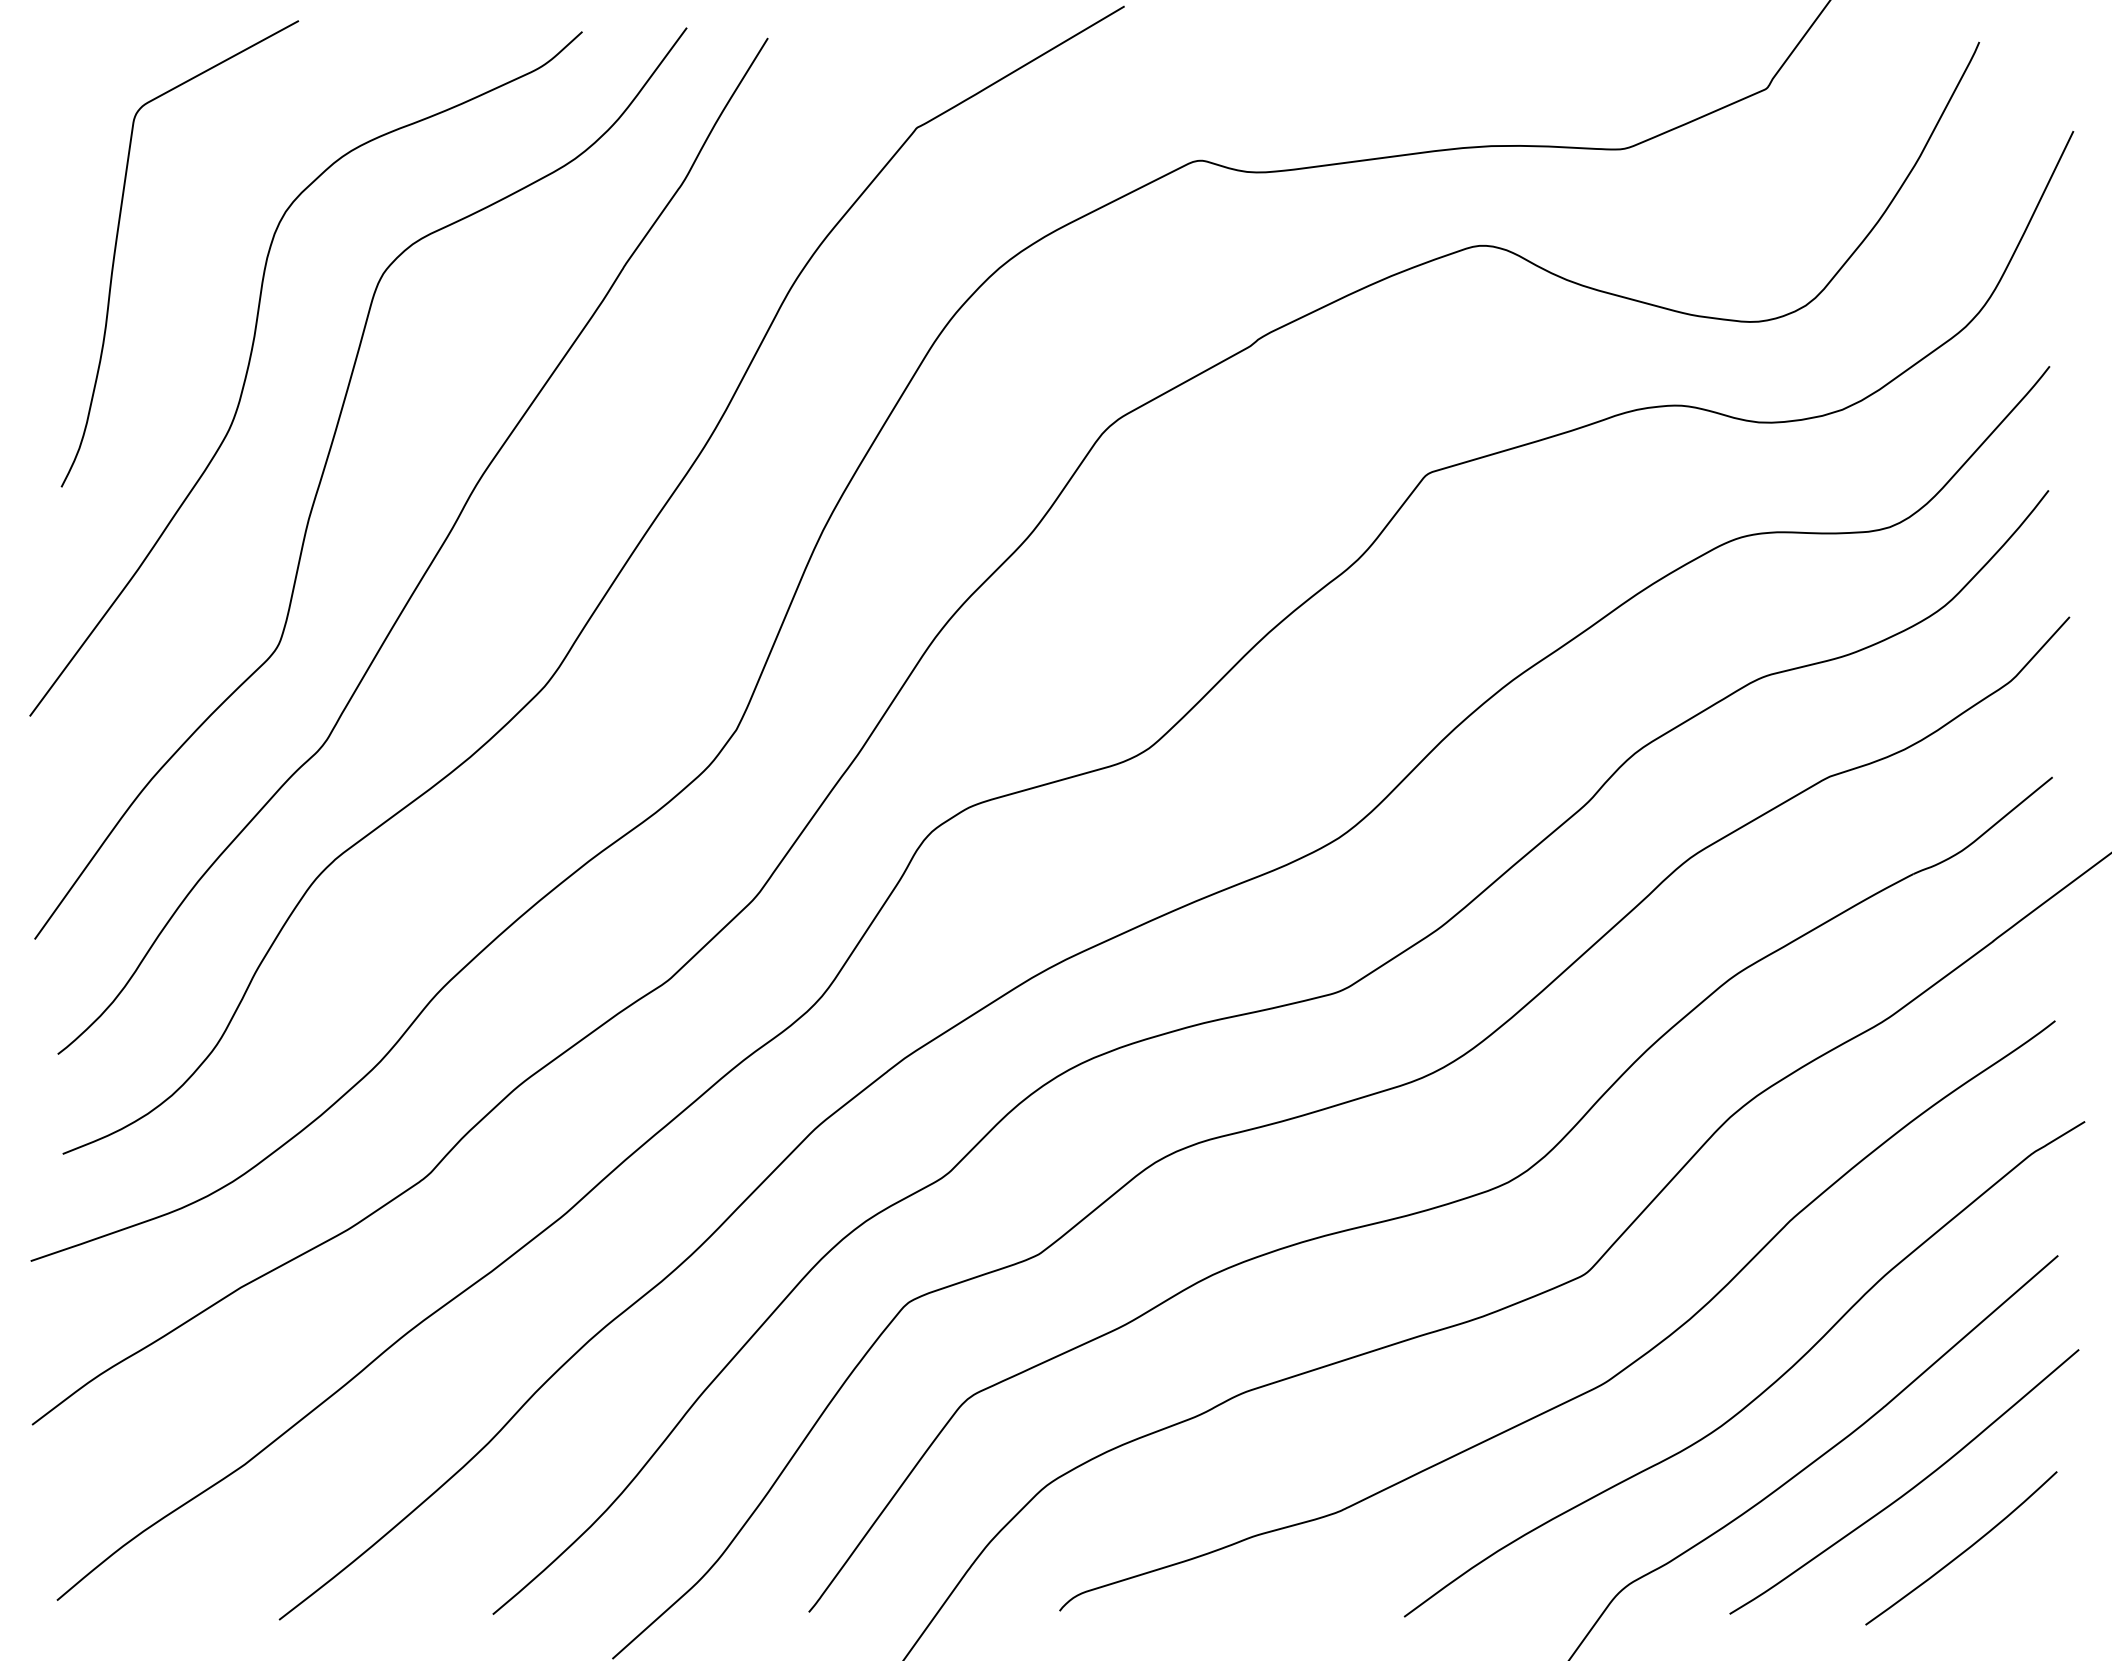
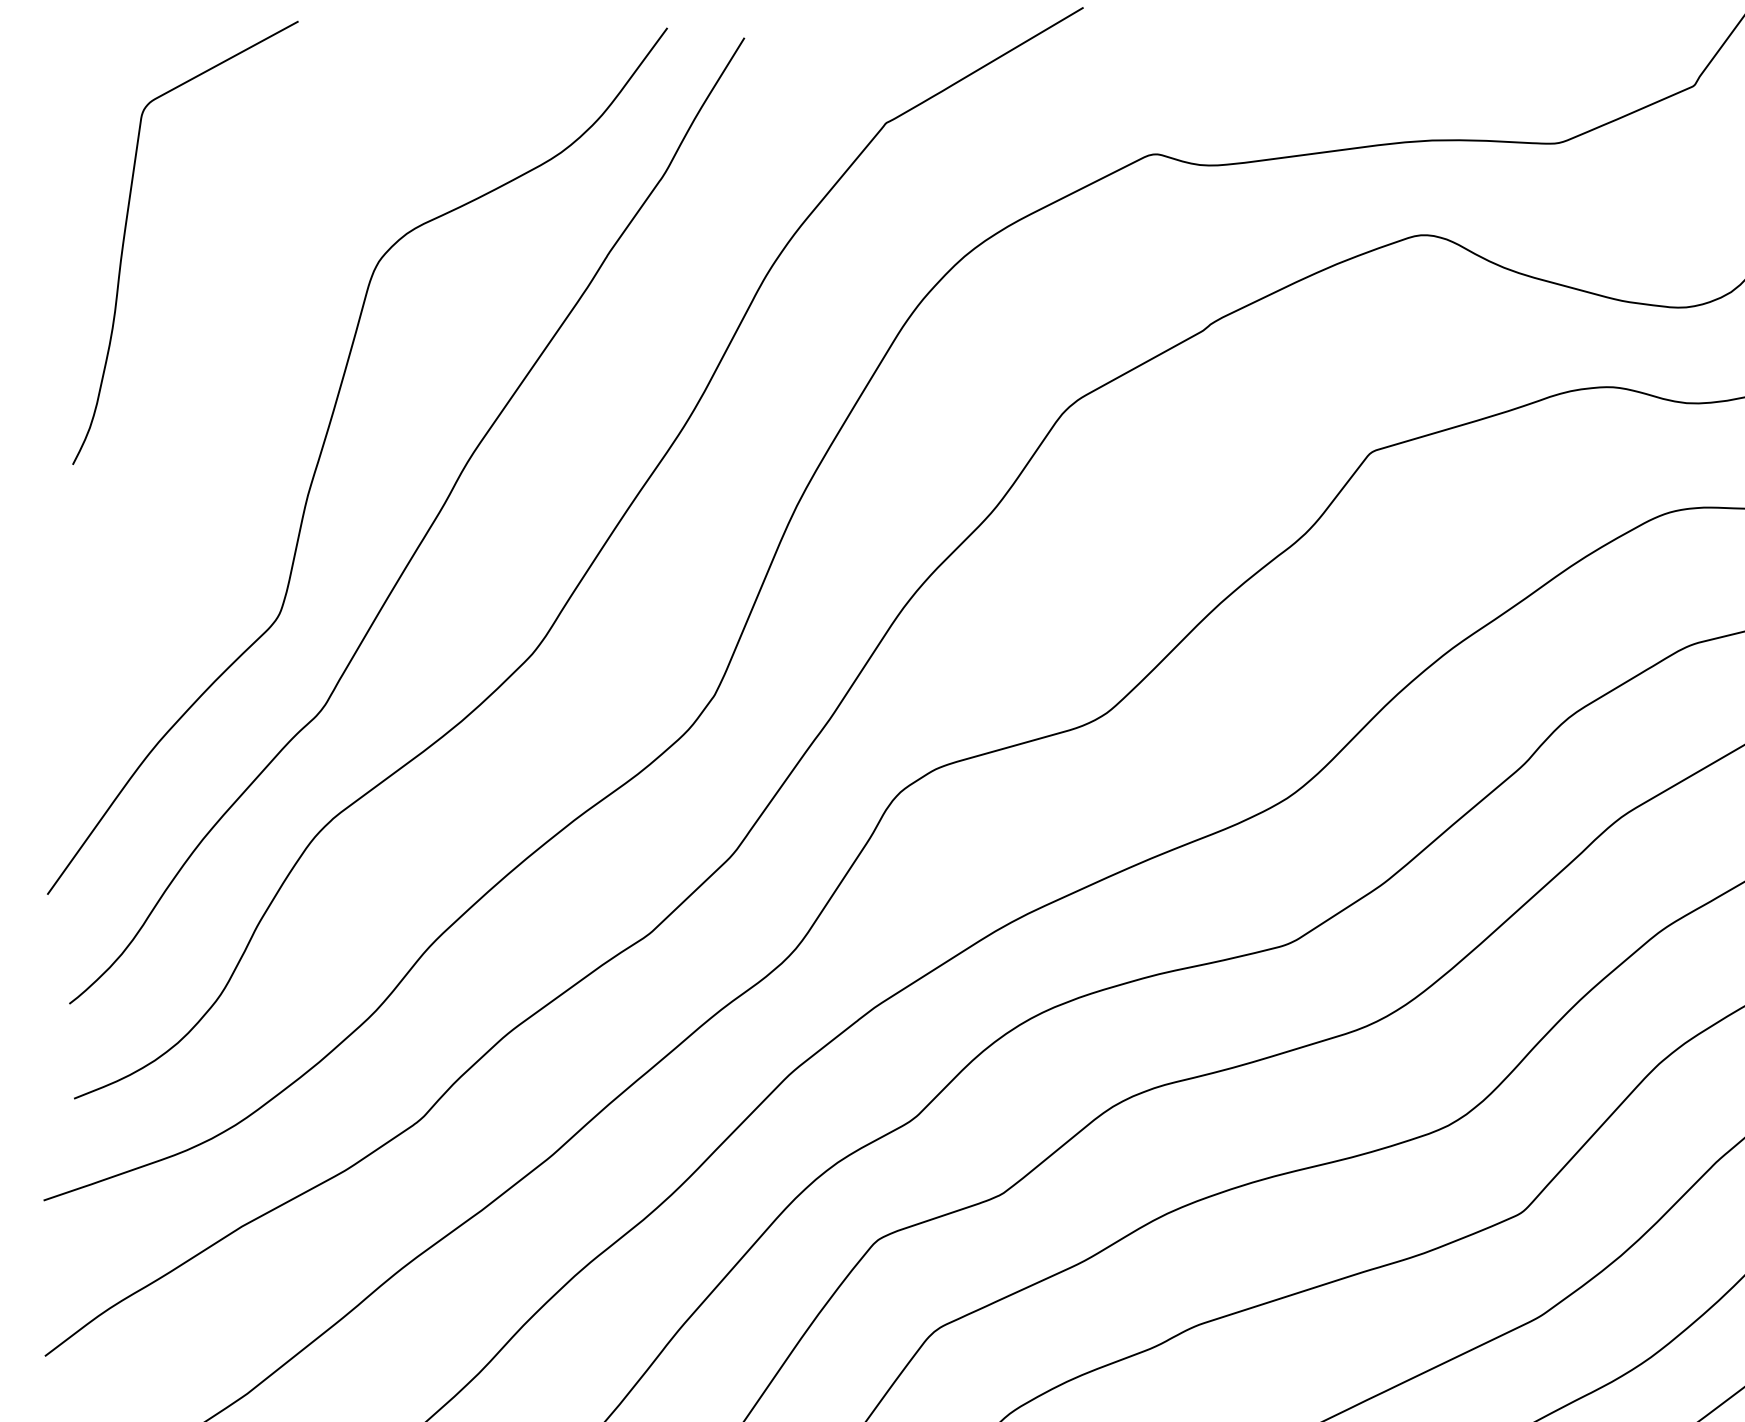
curve: (250, 362) -> (252, 346), removed

